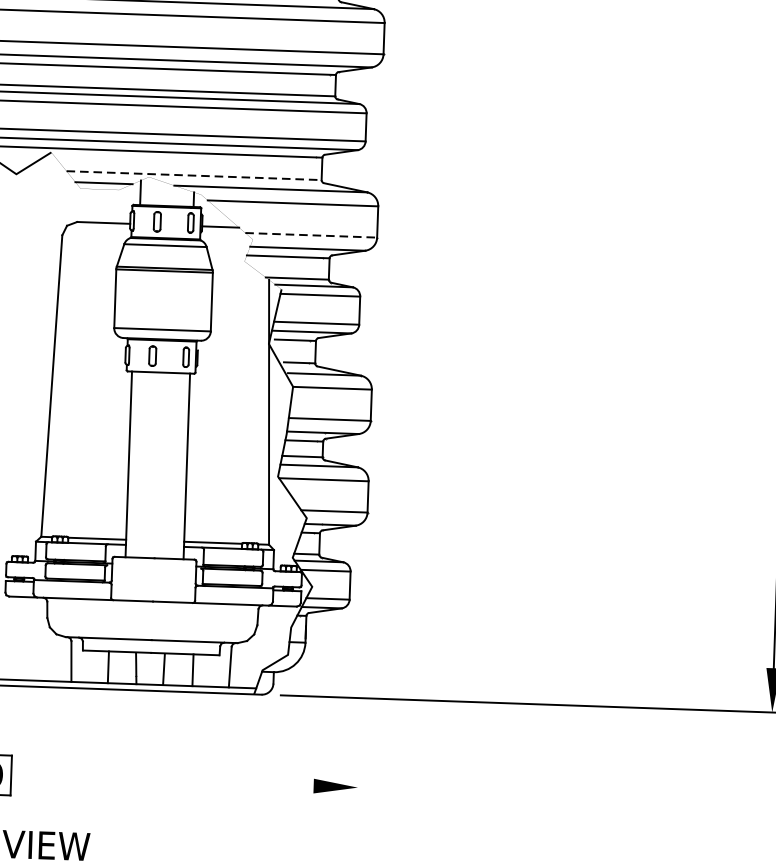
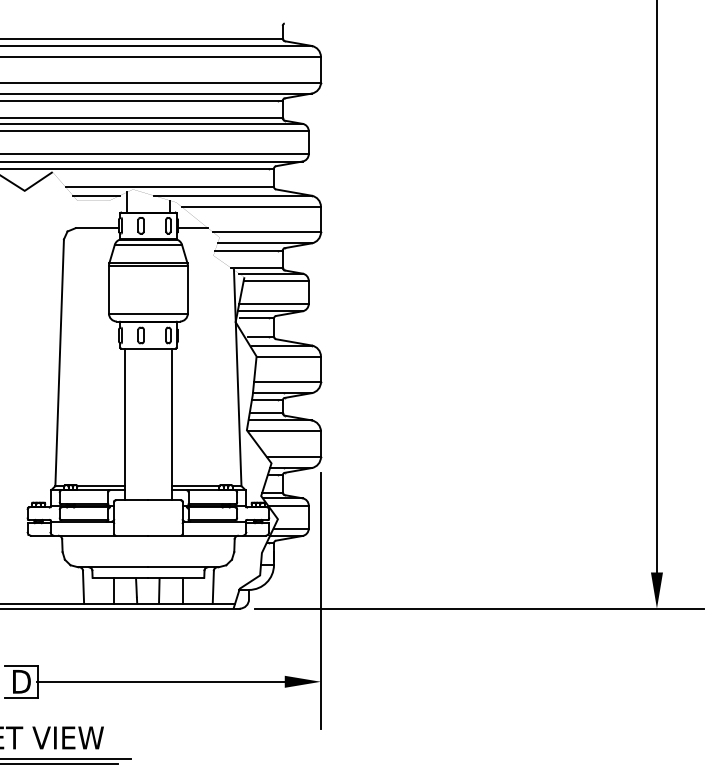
line: (194, 175) -> (170, 186), dashed -> solid
line: (311, 235) -> (267, 232), dashed -> solid
line: (360, 688) -> (320, 600), added
line: (161, 780) -> (160, 681), added

